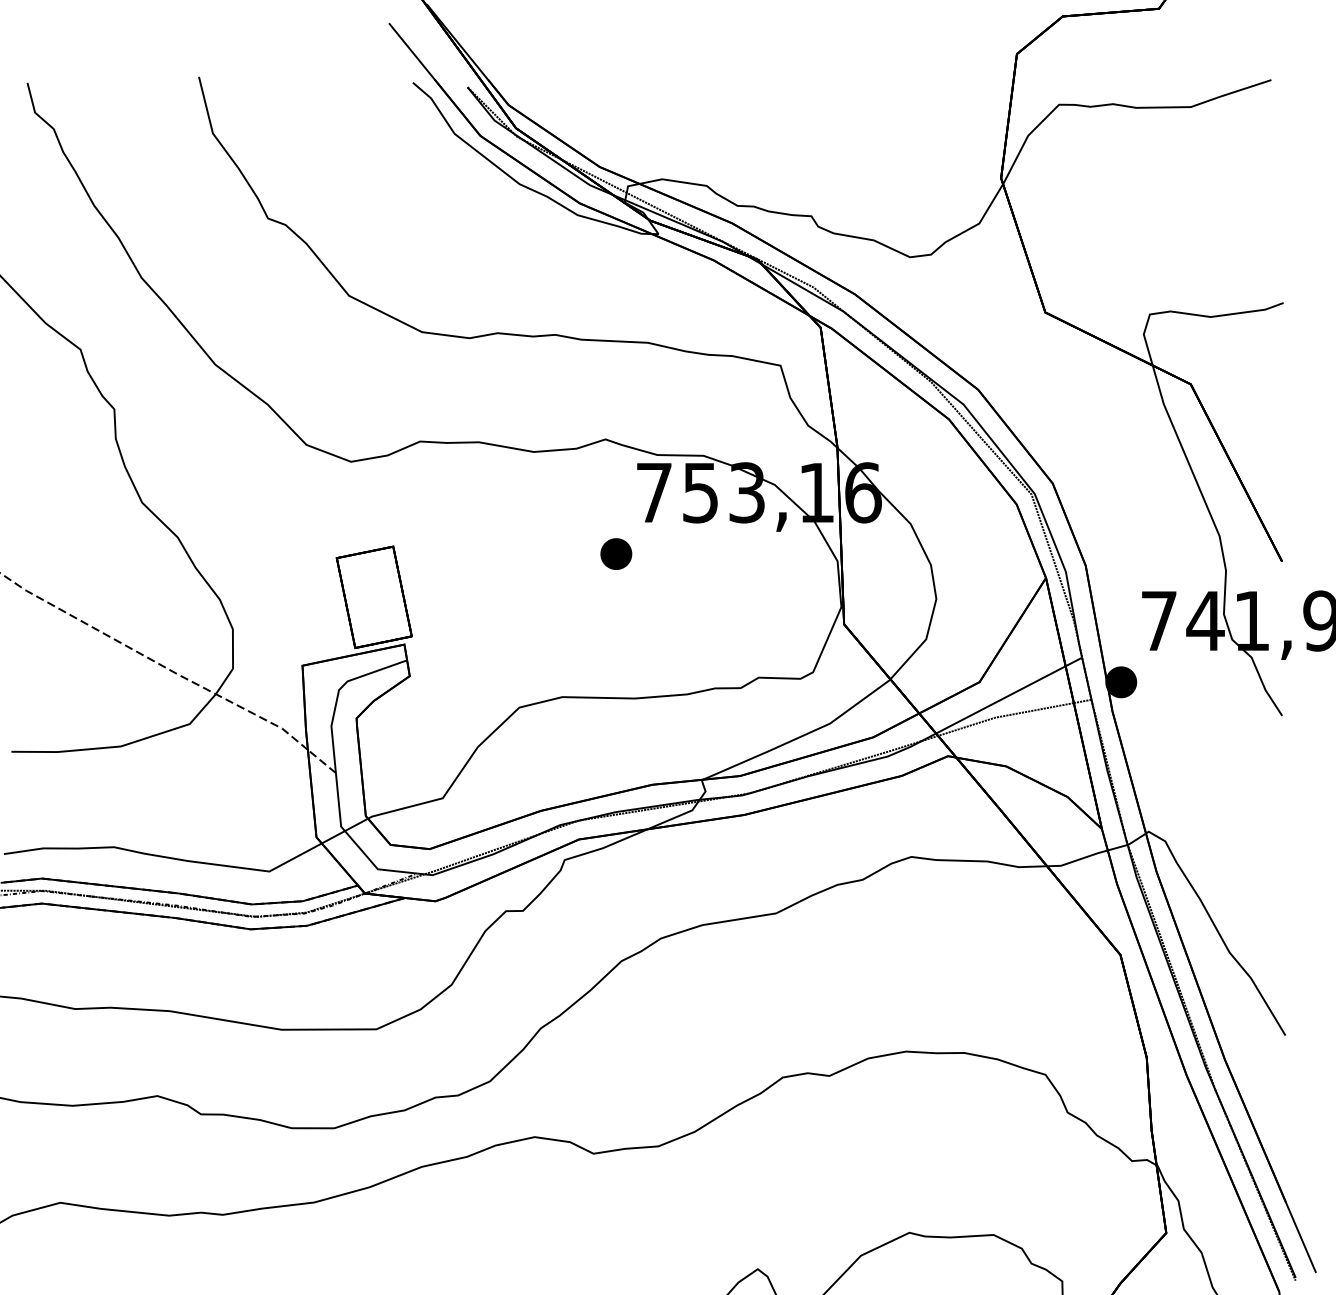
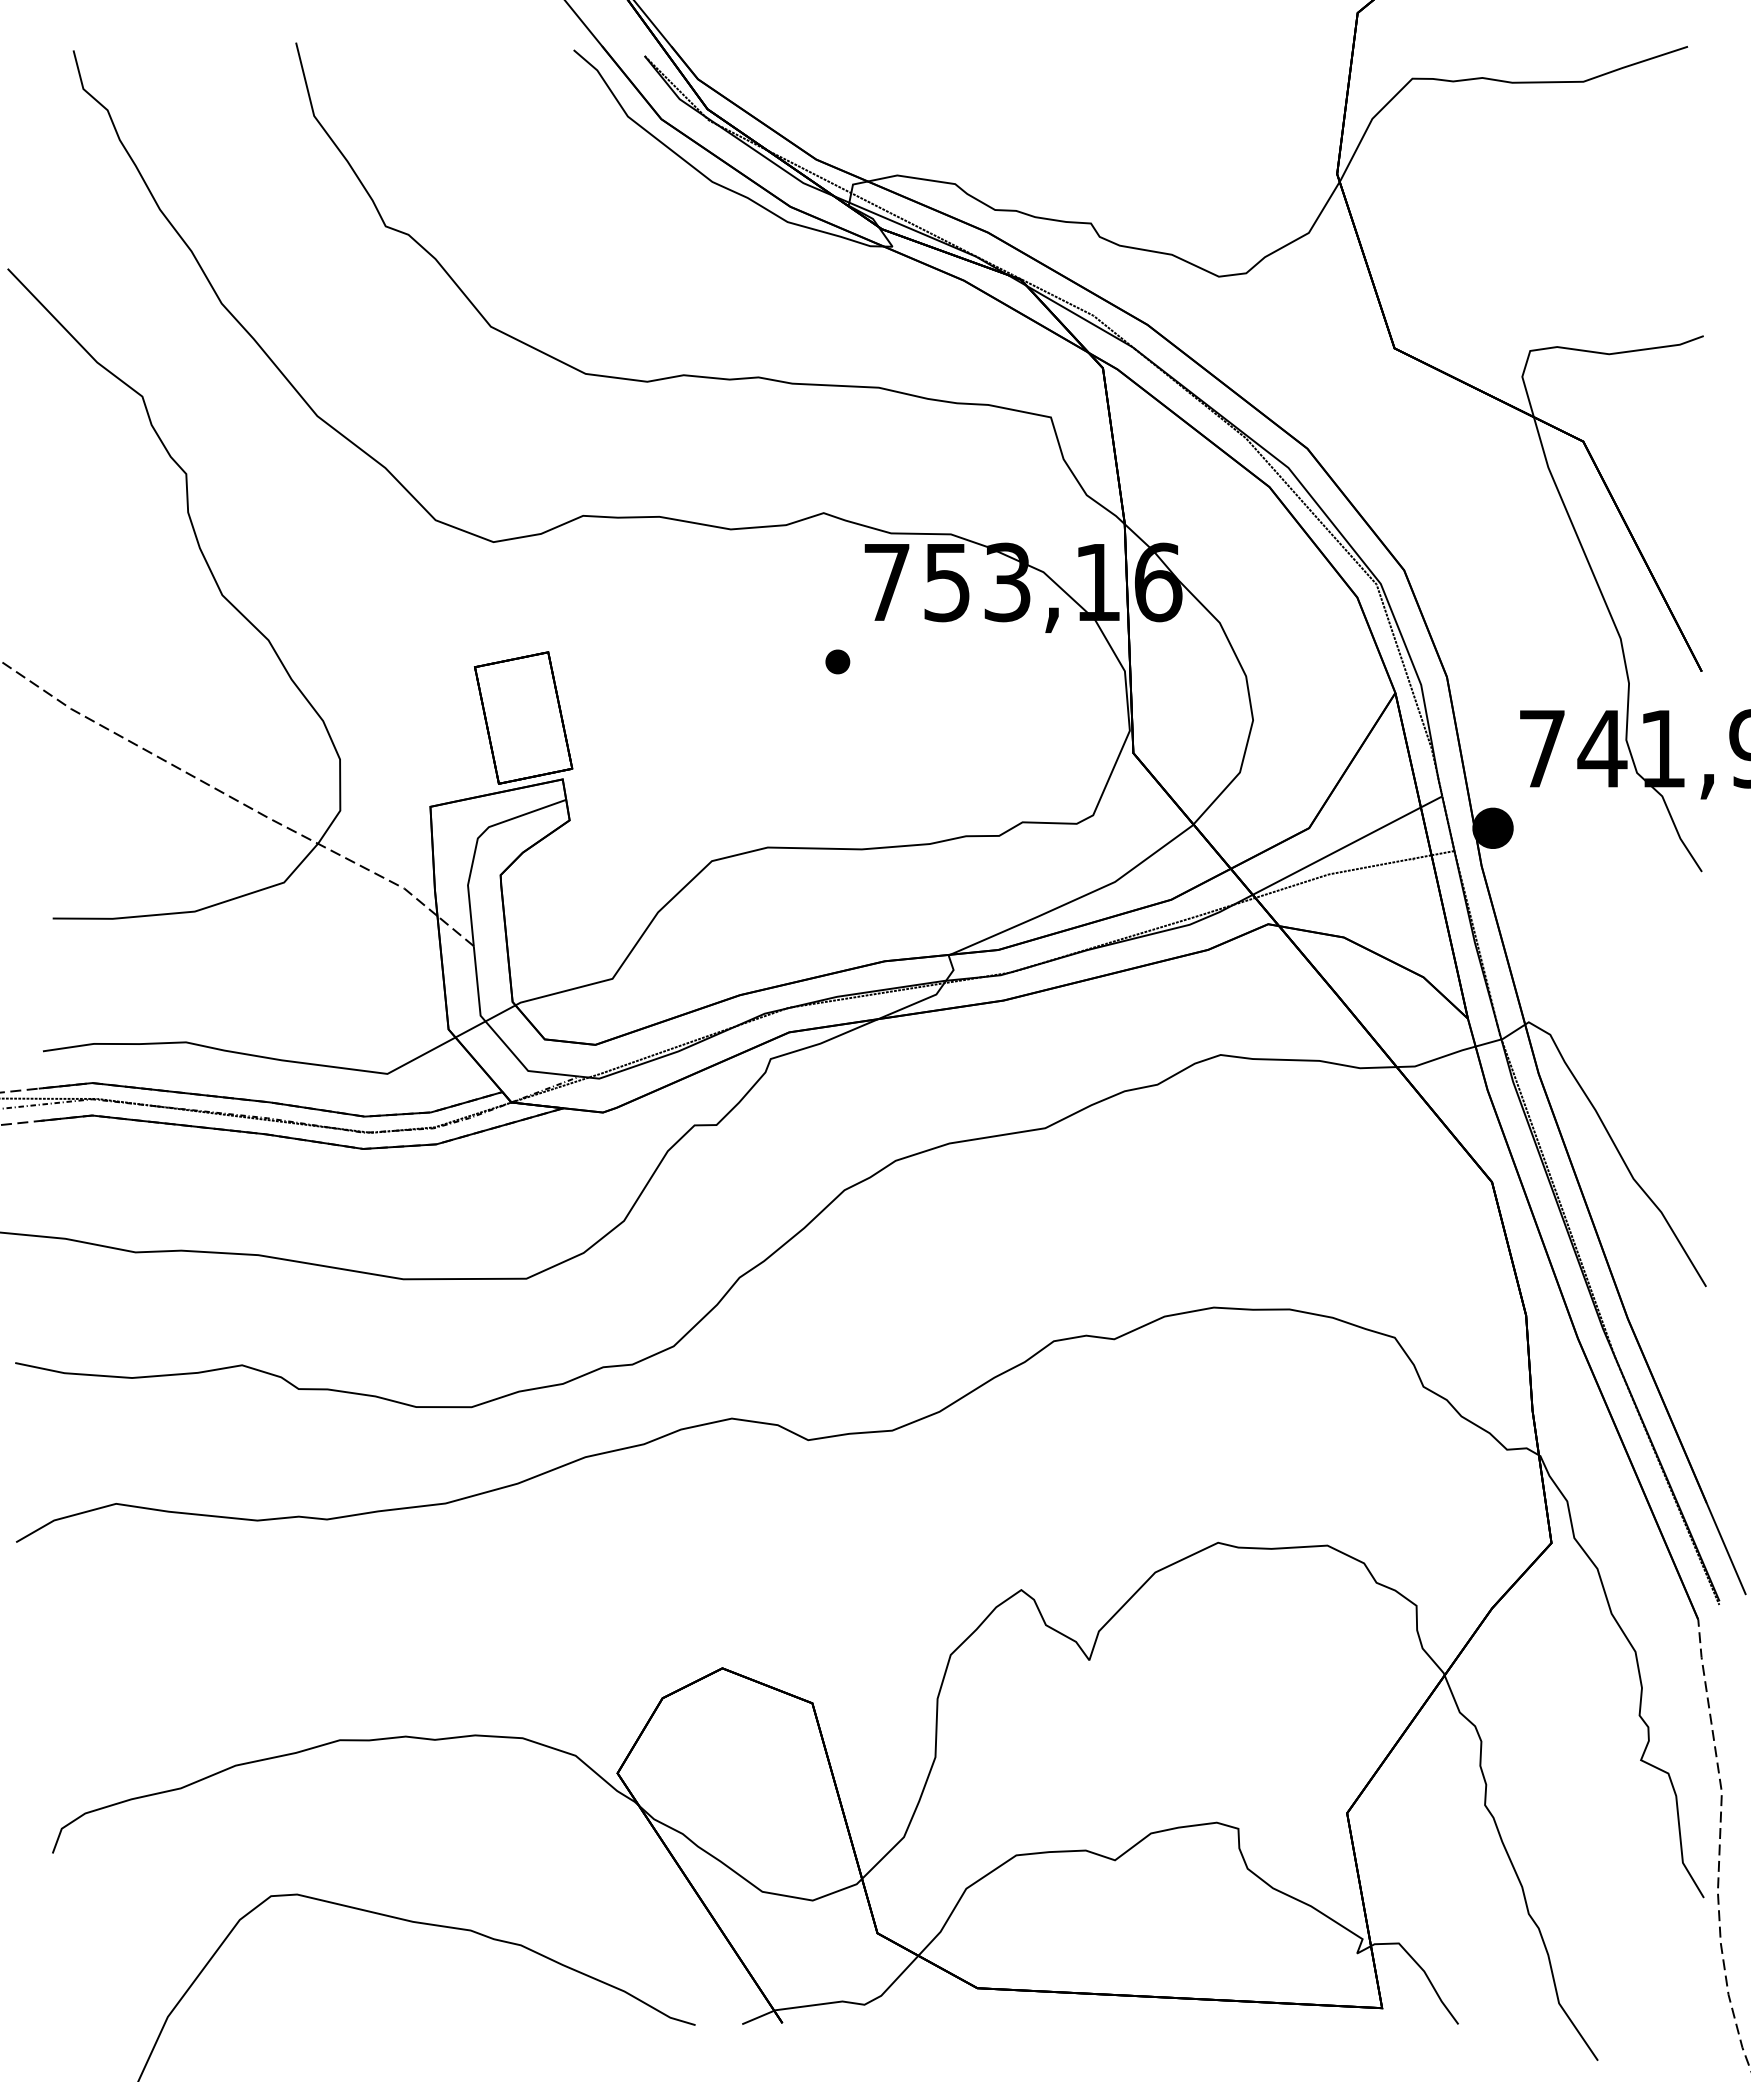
part: (616, 553) -> (837, 661), size x0.6

